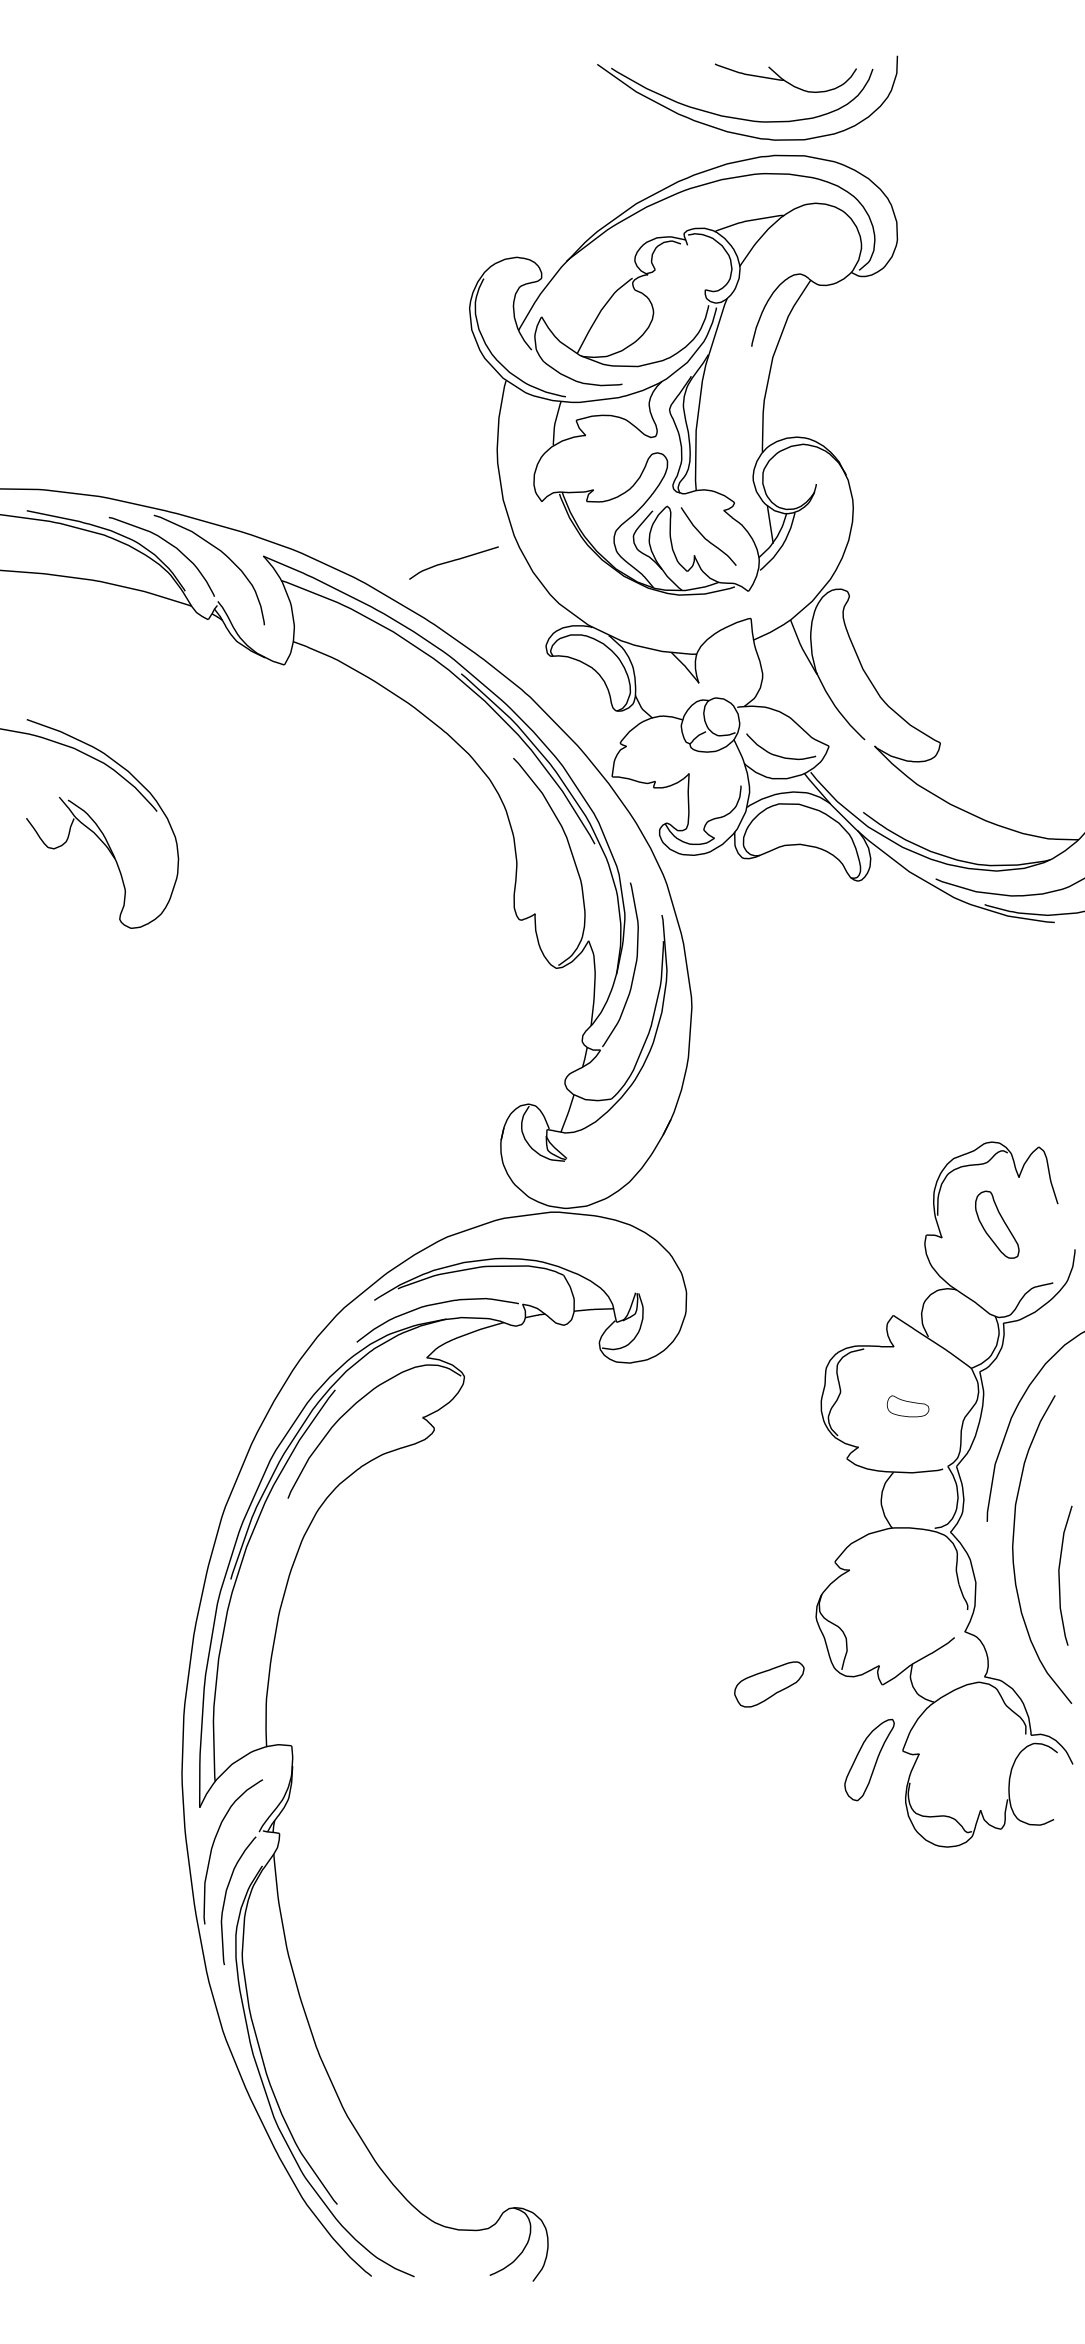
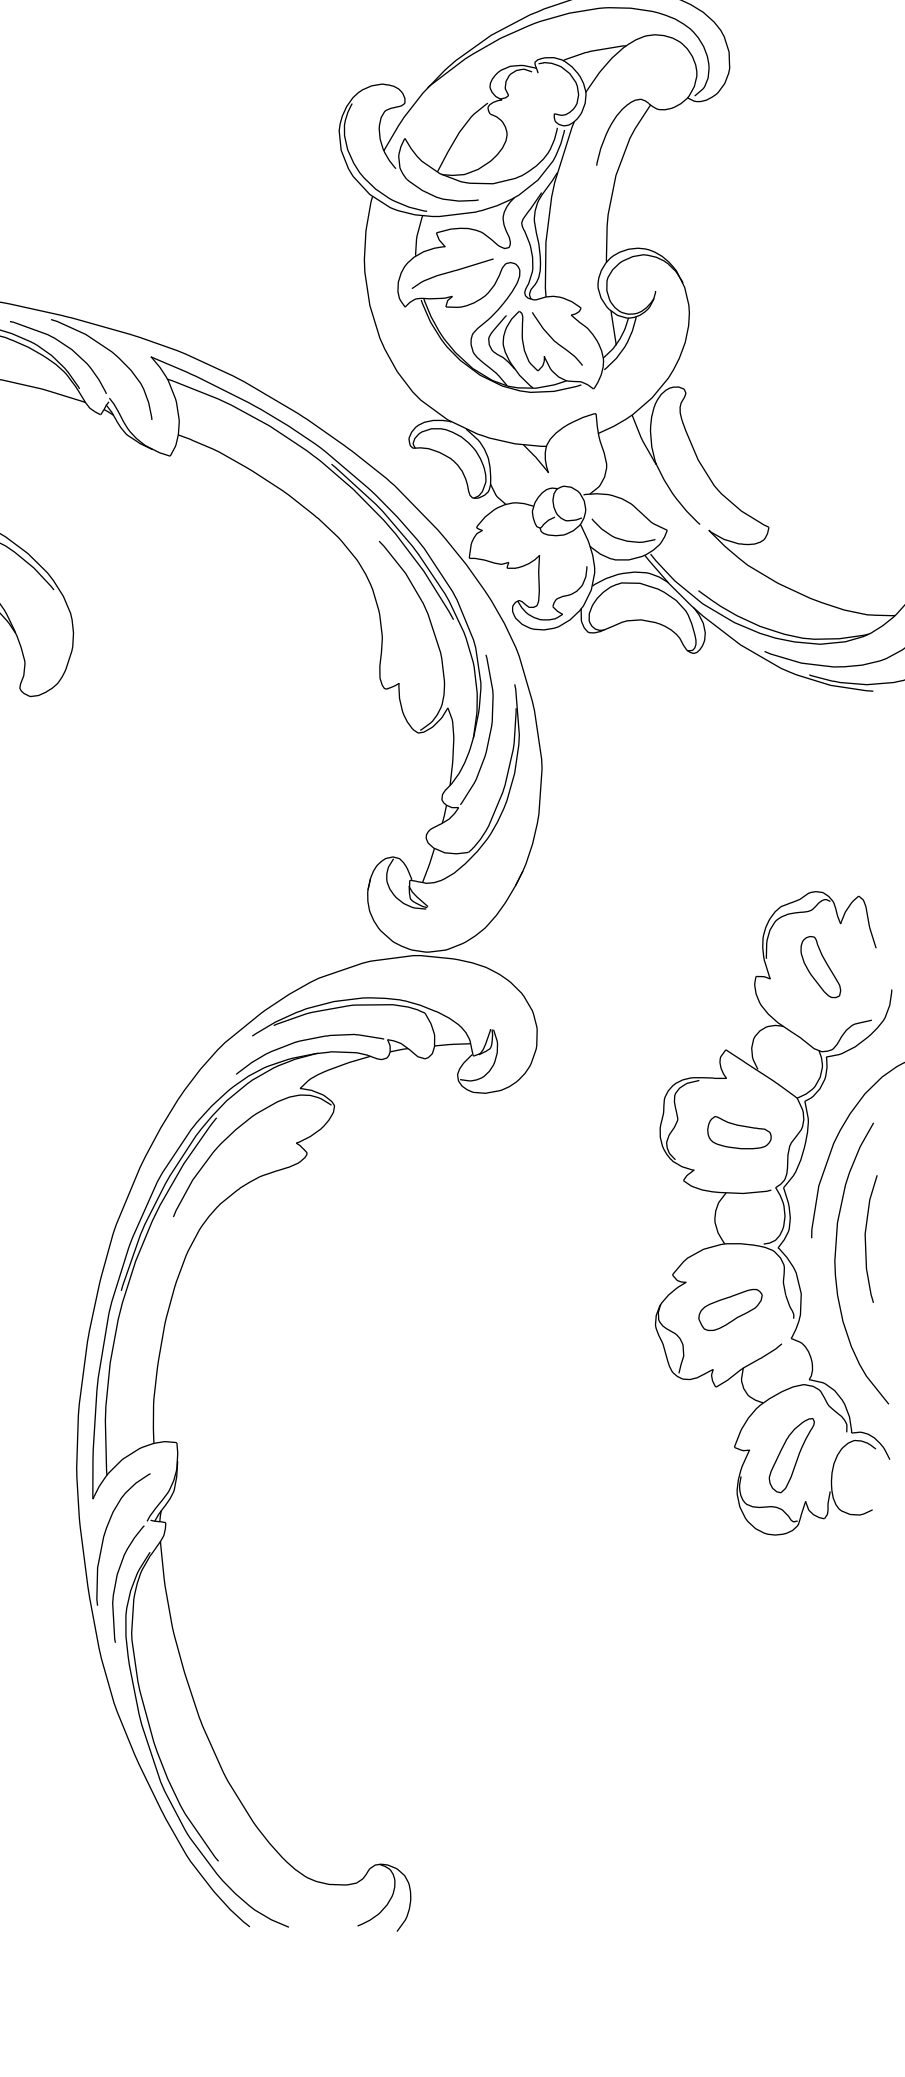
curve: (453, 561) -> (452, 272), moved
part: (907, 1406) -> (738, 1132), size x1.67
curve: (1059, 1575) -> (865, 1238), moved
part: (769, 1684) -> (730, 1310), moved
part: (869, 1759) -> (791, 1455), moved

